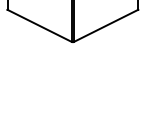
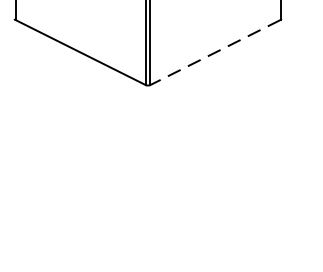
line: (106, 25) -> (216, 51), solid -> dashed

